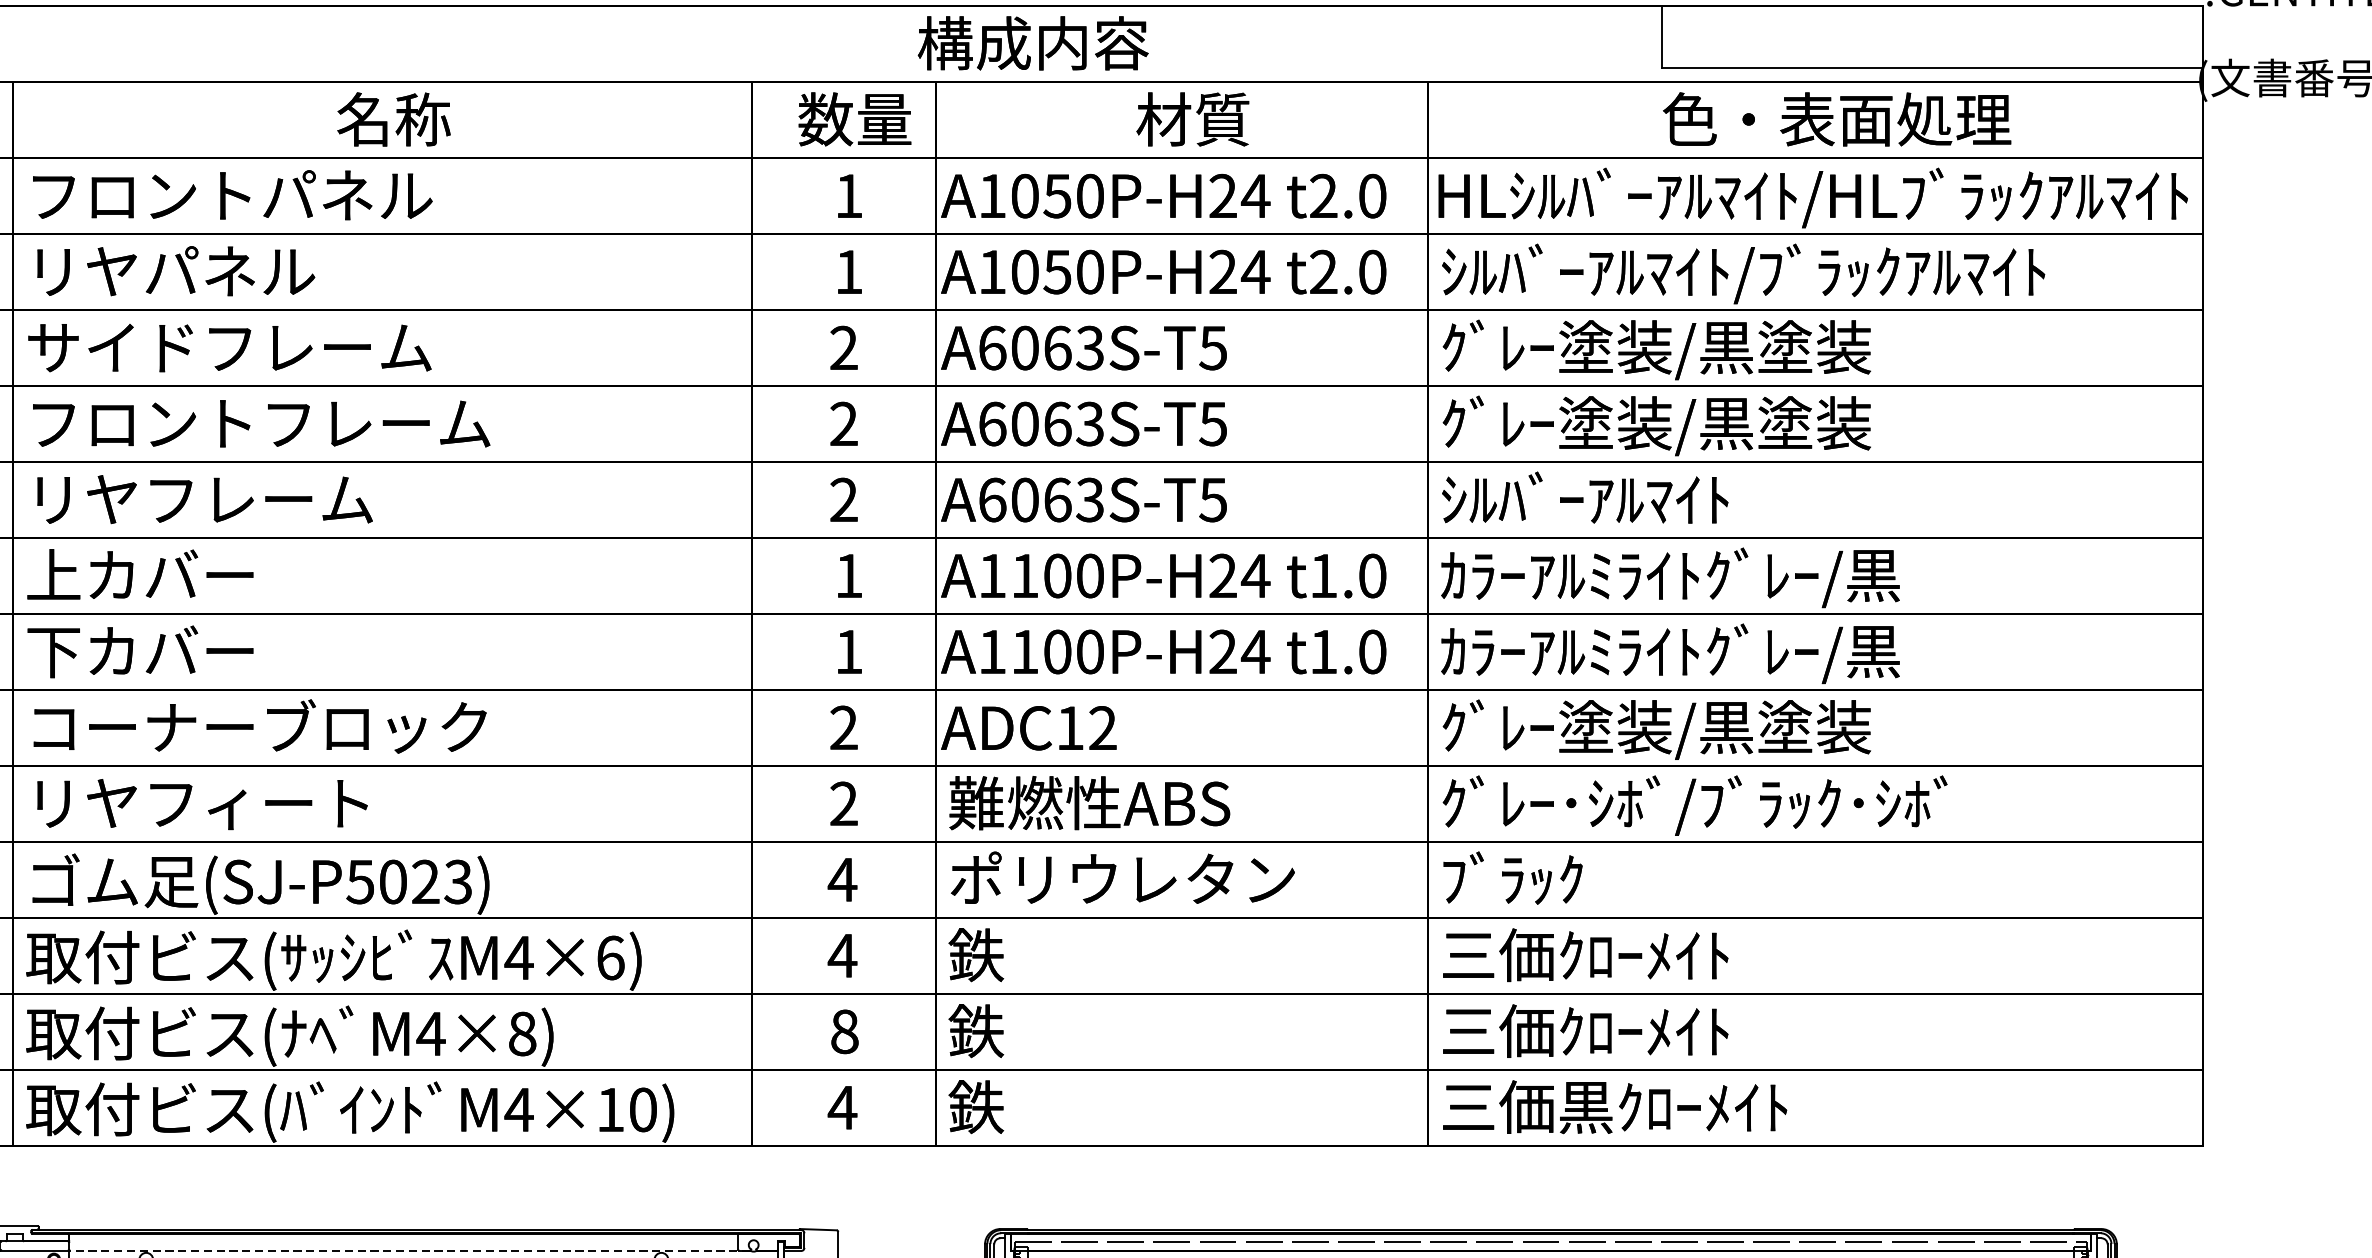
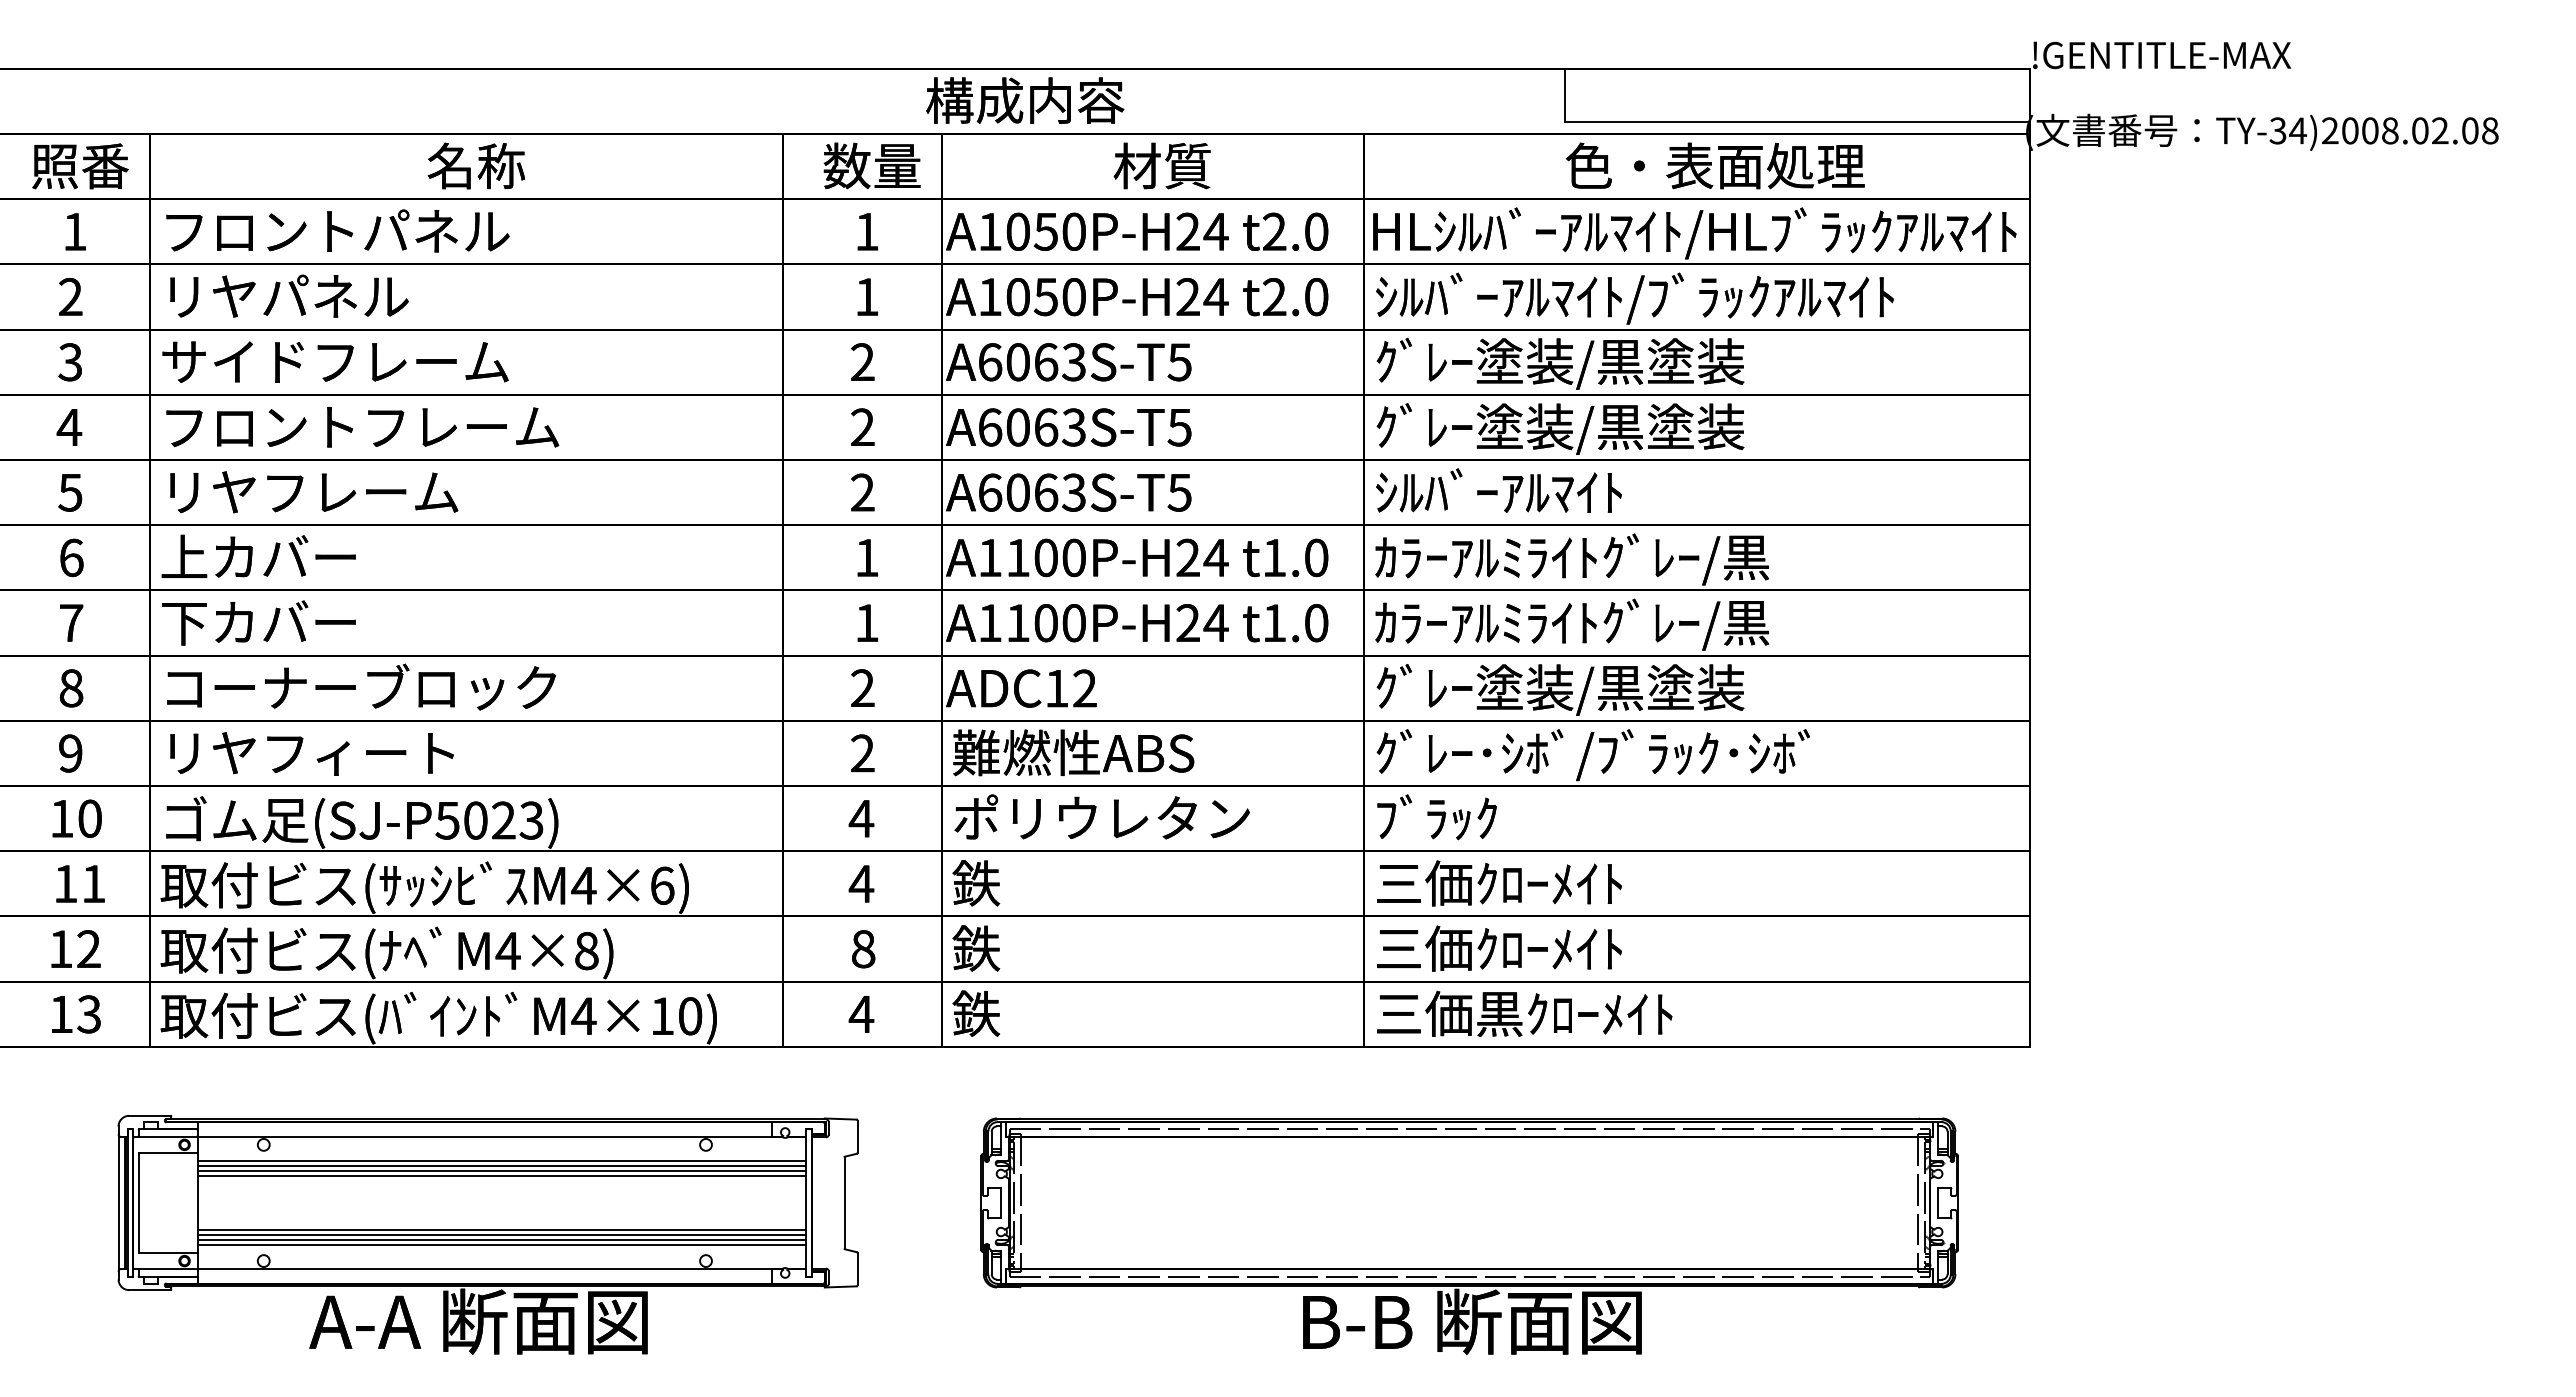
line: (409, 1250) -> (489, 1136), dashed -> solid

